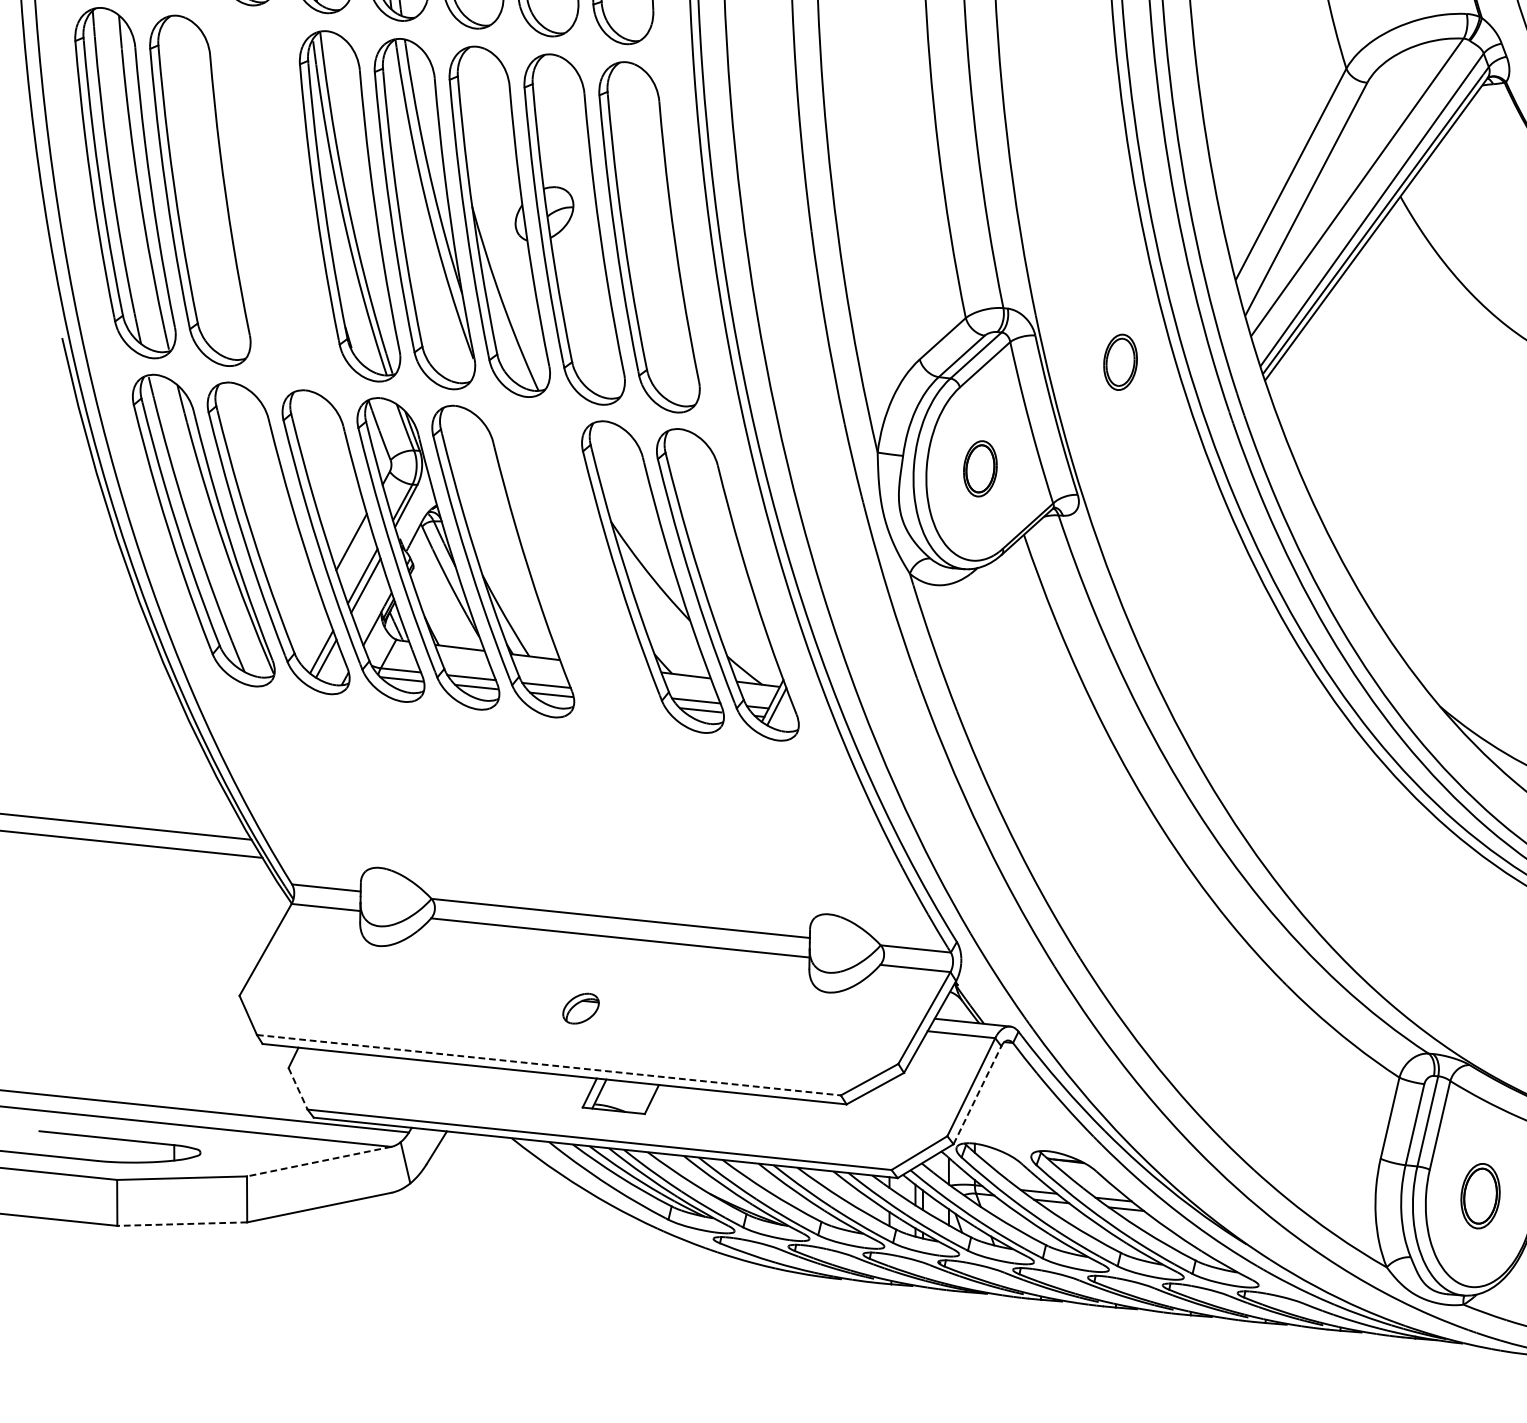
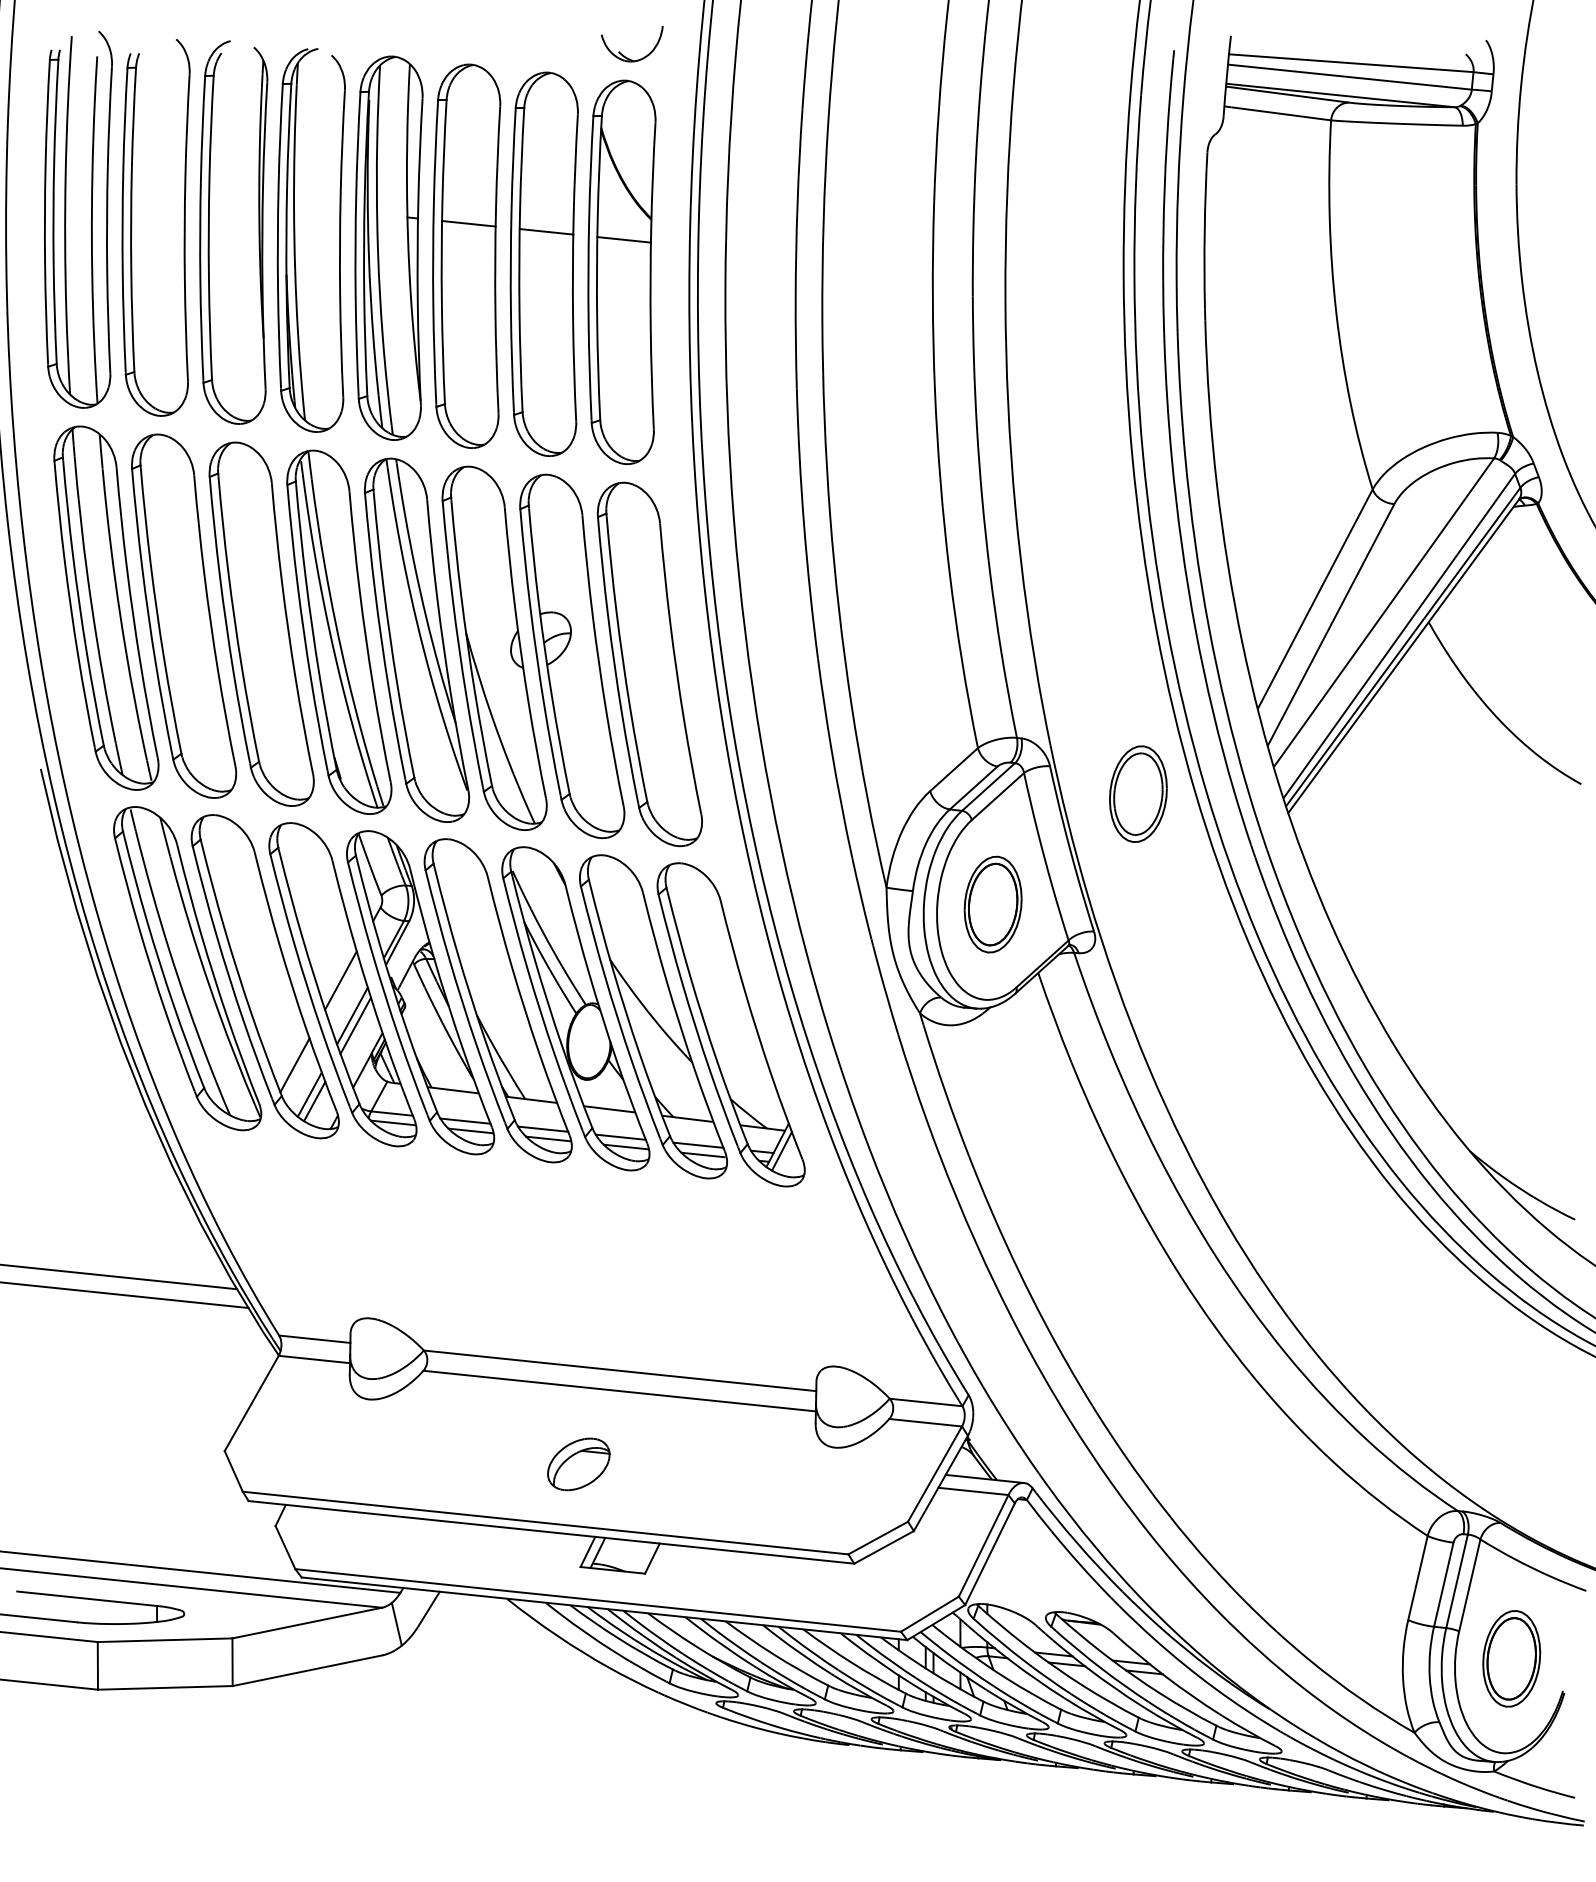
part: (275, 197) -> (261, 623), added
part: (1120, 361) -> (1138, 793), size x1.67
part: (979, 468) -> (992, 904), size x1.67
part: (577, 569) -> (575, 1008), added
line: (306, 624) -> (294, 1065), added
part: (580, 1008) -> (578, 1464), size x1.67
line: (549, 1065) -> (546, 1523), dashed -> solid
line: (298, 1088) -> (285, 1547), dashed -> solid
line: (977, 1095) -> (990, 1554), dashed -> solid
line: (318, 1162) -> (306, 1623), dashed -> solid
part: (1480, 1195) -> (1511, 1658), size x1.43
line: (181, 1223) -> (164, 1687), dashed -> solid

